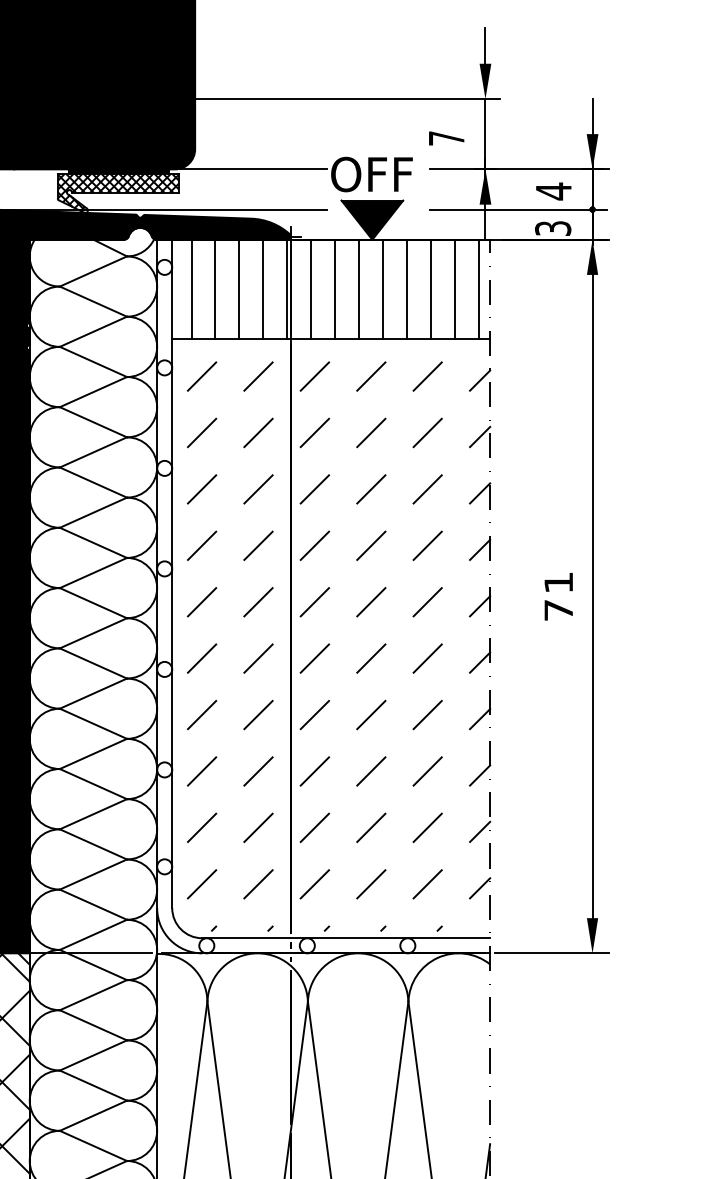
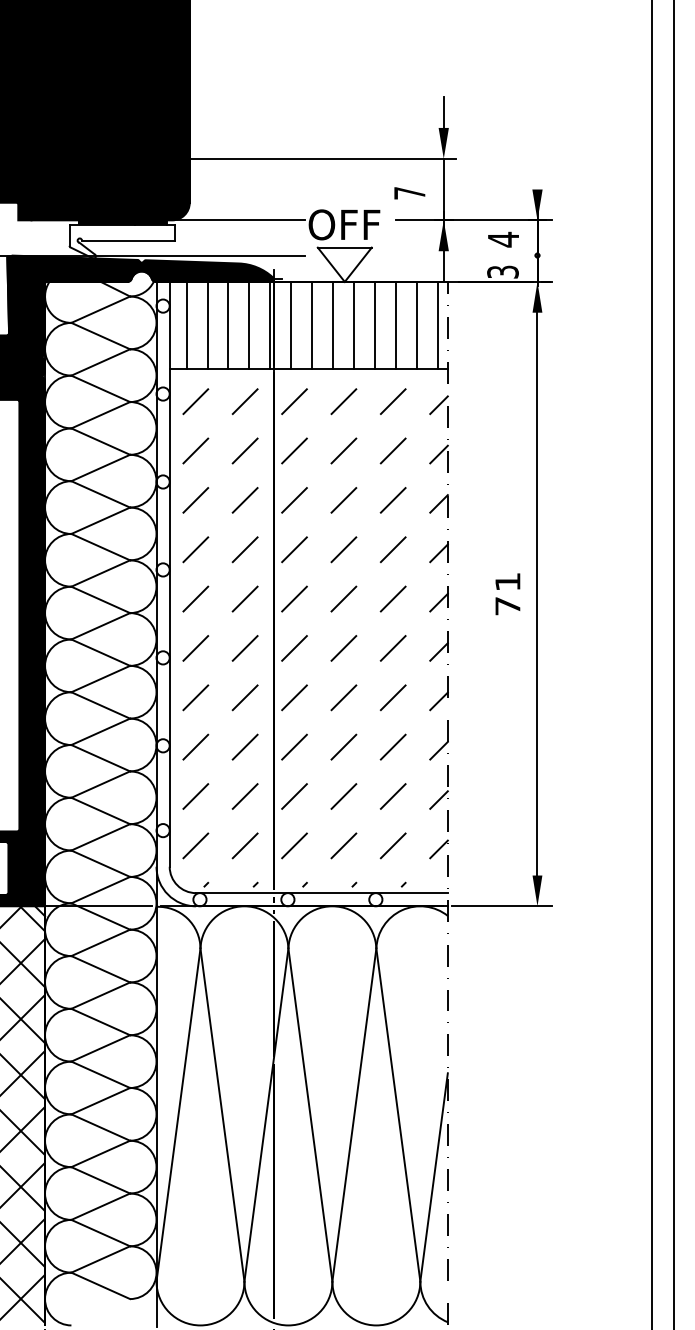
line: (592, 115) -> (537, 173), removed
hatch: (118, 192) -> (122, 240), removed
line: (518, 209) -> (472, 255), removed
fill: (372, 219) -> (344, 264), removed

